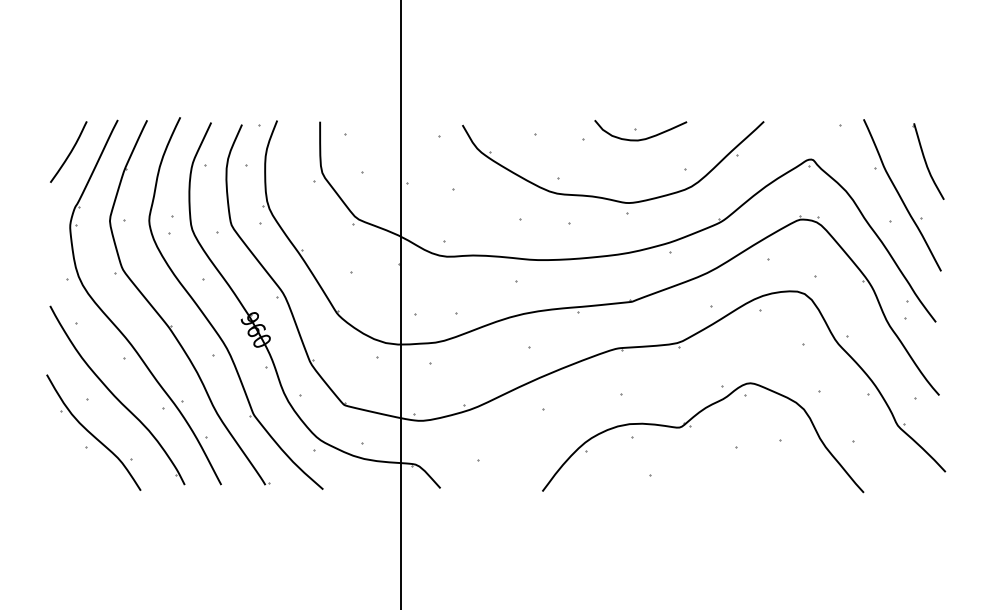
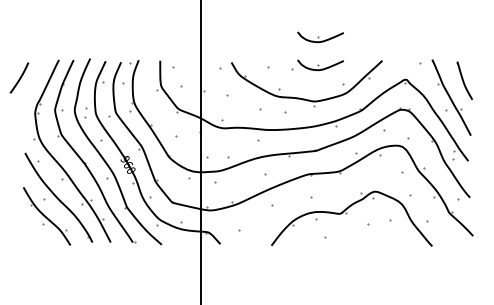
part: (640, 75) -> (320, 37), added
line: (68, 151) -> (19, 77), moved

